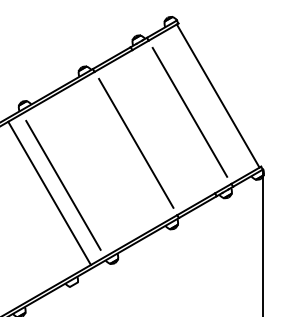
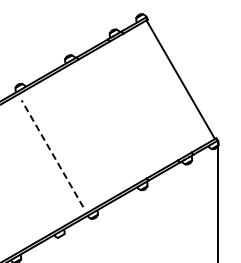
line: (190, 111) -> (157, 92), removed
line: (135, 142) -> (112, 118), removed
line: (63, 185) -> (52, 153), solid -> dashed
line: (48, 193) -> (40, 160), removed

